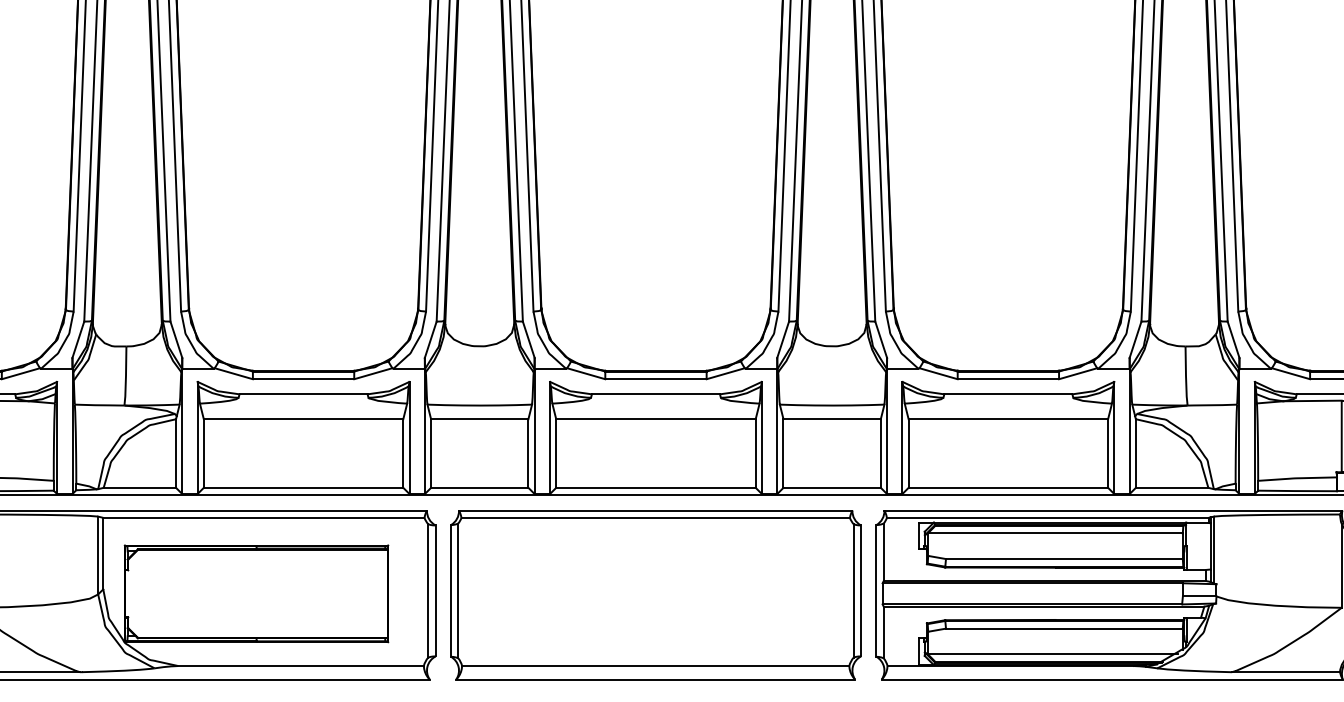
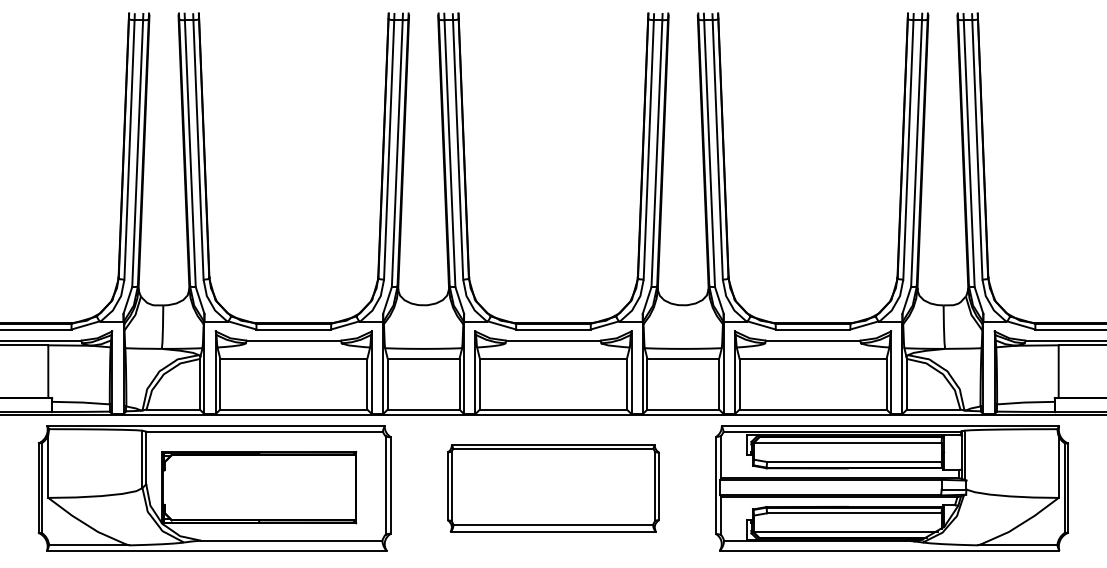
part: (656, 595) -> (553, 488), size x0.7

